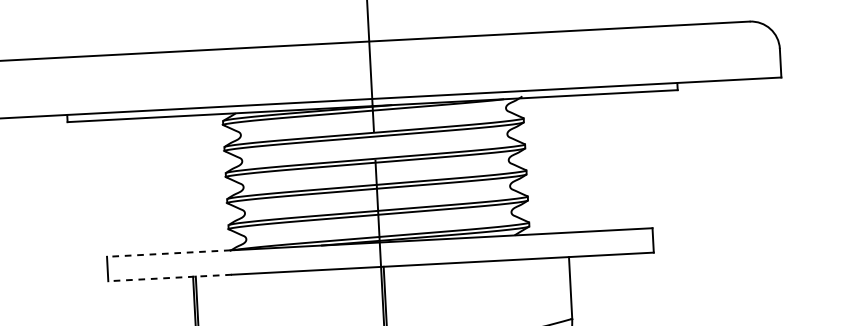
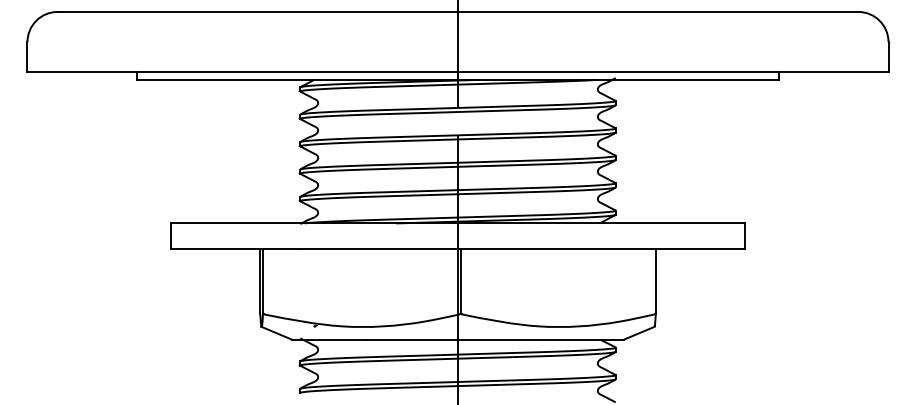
line: (168, 253) -> (235, 223), dashed -> solid
line: (169, 278) -> (235, 249), dashed -> solid

